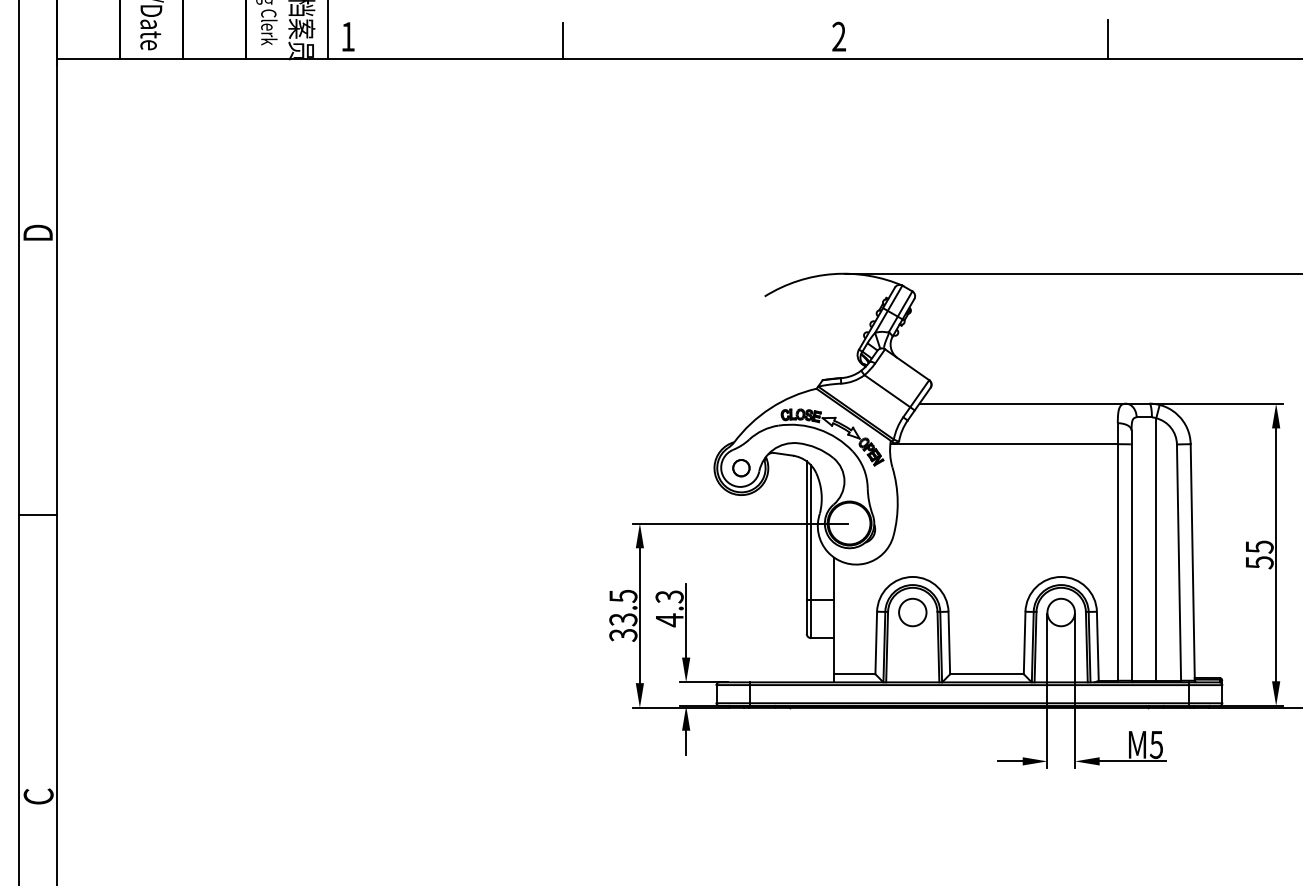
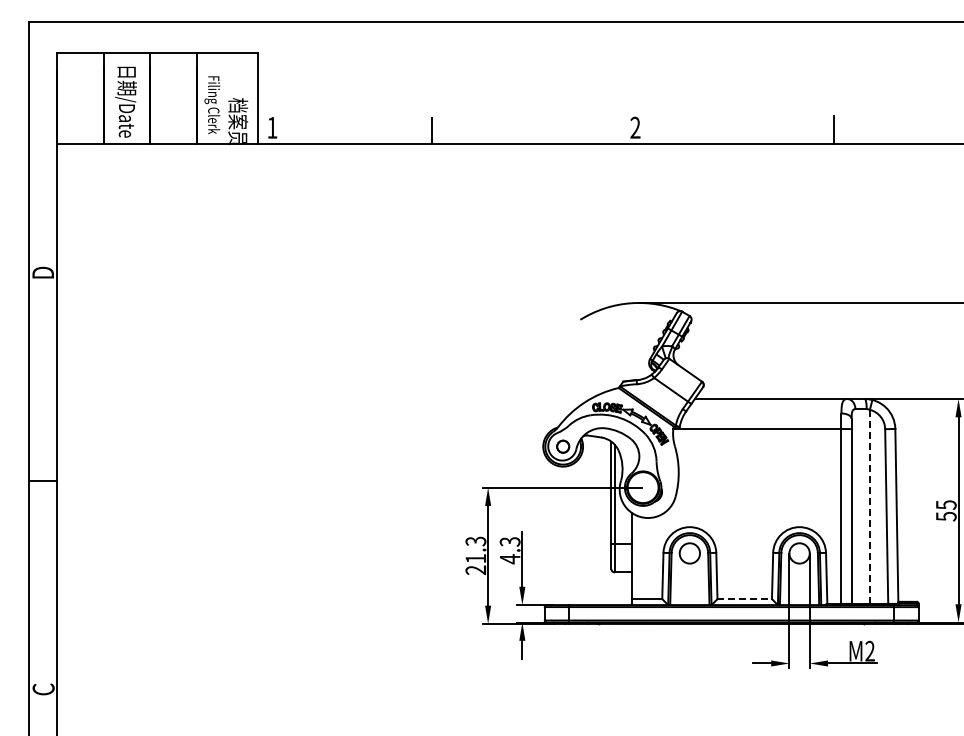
line: (1155, 550) -> (869, 507), solid -> dashed
text: (622, 615) -> (475, 555), 33.5 -> 21.3
line: (988, 674) -> (745, 599), solid -> dashed
text: (1155, 743) -> (869, 650), M5 -> M2

